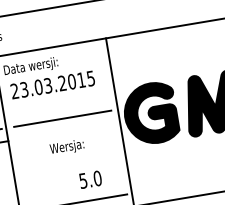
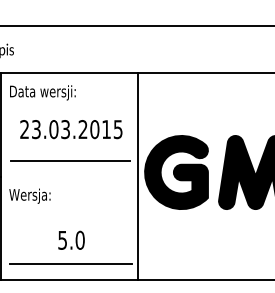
text: (52, 84) -> (71, 129), moved
text: (66, 147) -> (29, 195), moved
text: (90, 179) -> (71, 239), moved

